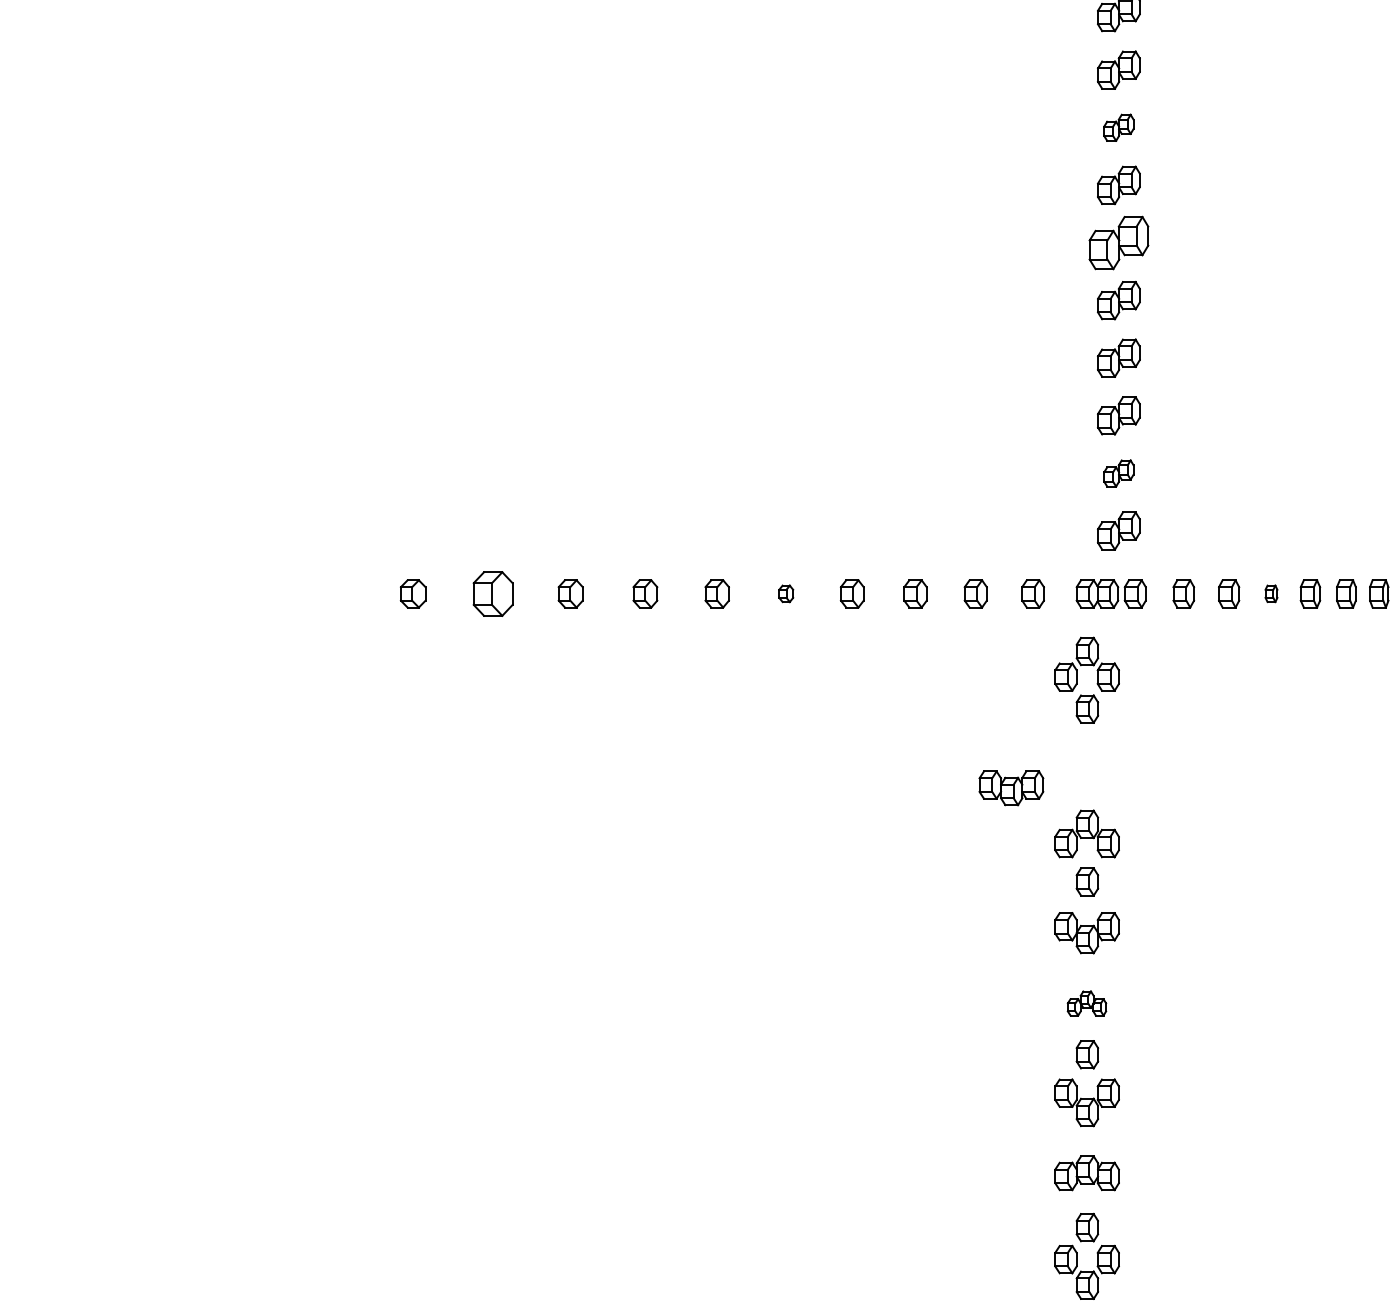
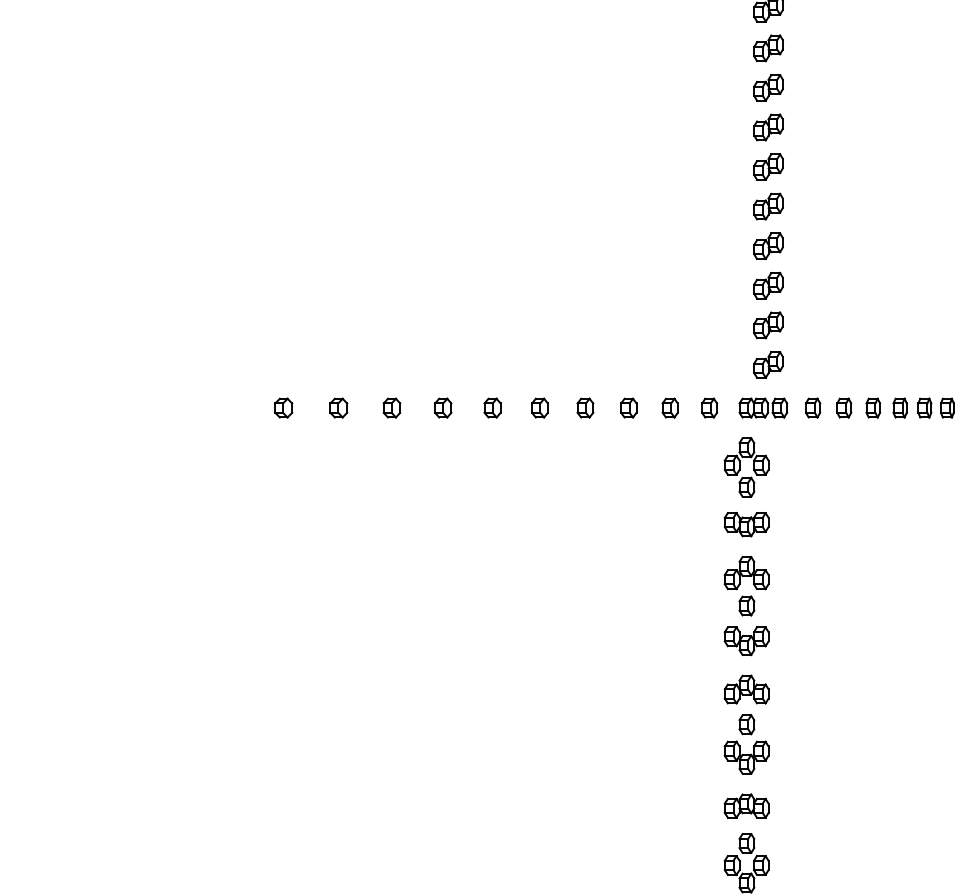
part: (1118, 127) -> (768, 87), size x1.43
part: (1118, 242) -> (768, 166), size x0.71
part: (1118, 473) -> (768, 325), size x1.43
part: (492, 593) -> (338, 407), size x0.62
part: (785, 593) -> (539, 407), size x1.67
part: (1271, 593) -> (873, 407), size x1.67
part: (1011, 788) -> (746, 524), moved
part: (1086, 1003) -> (746, 689), size x1.67

